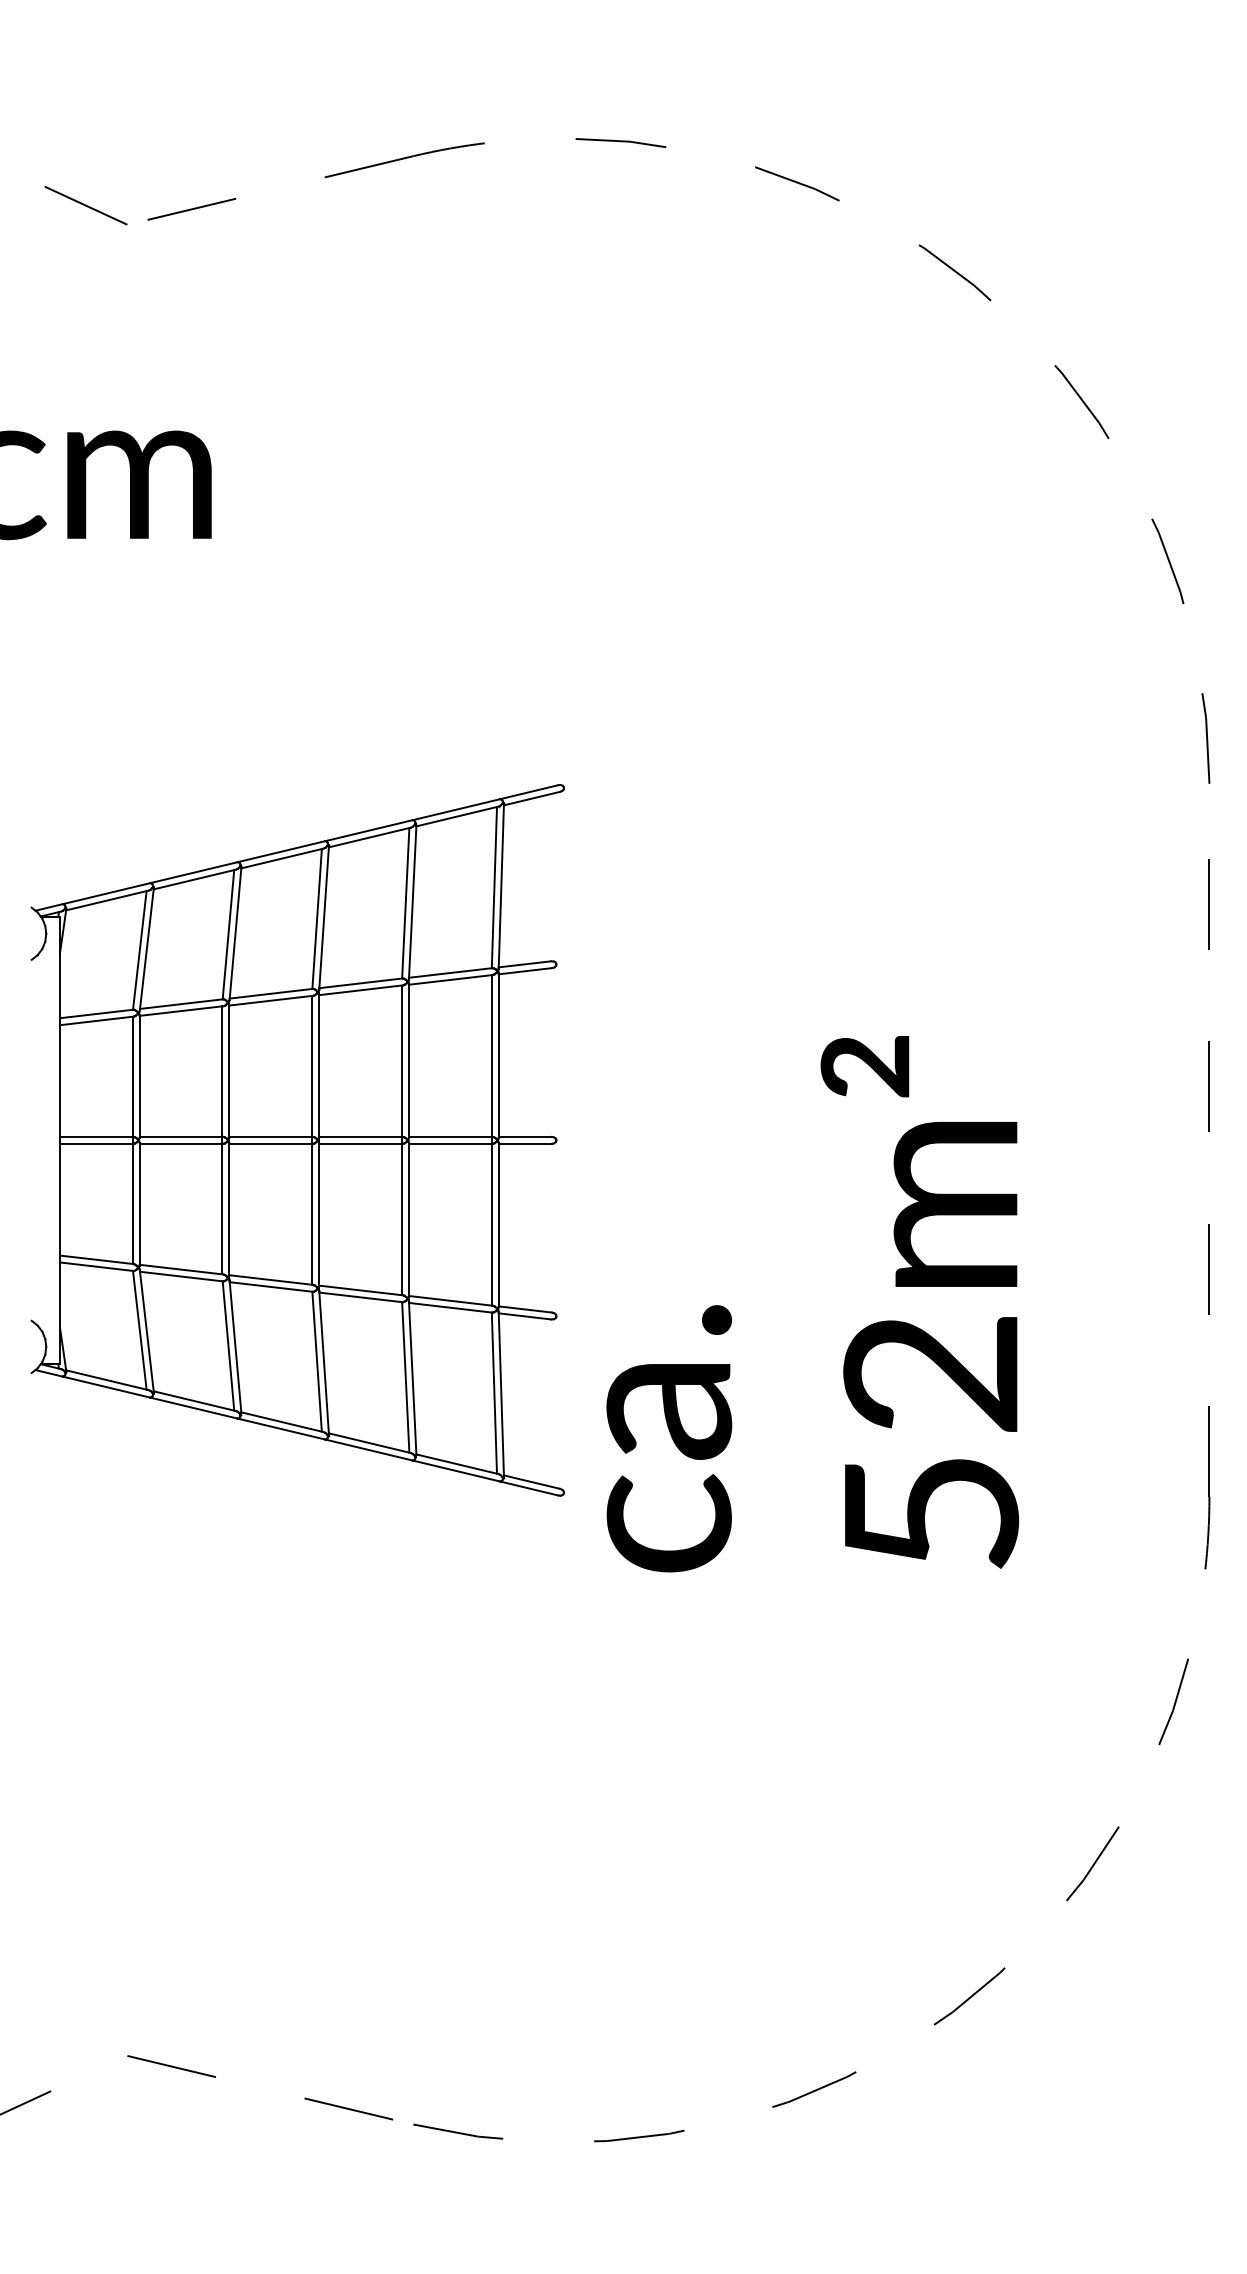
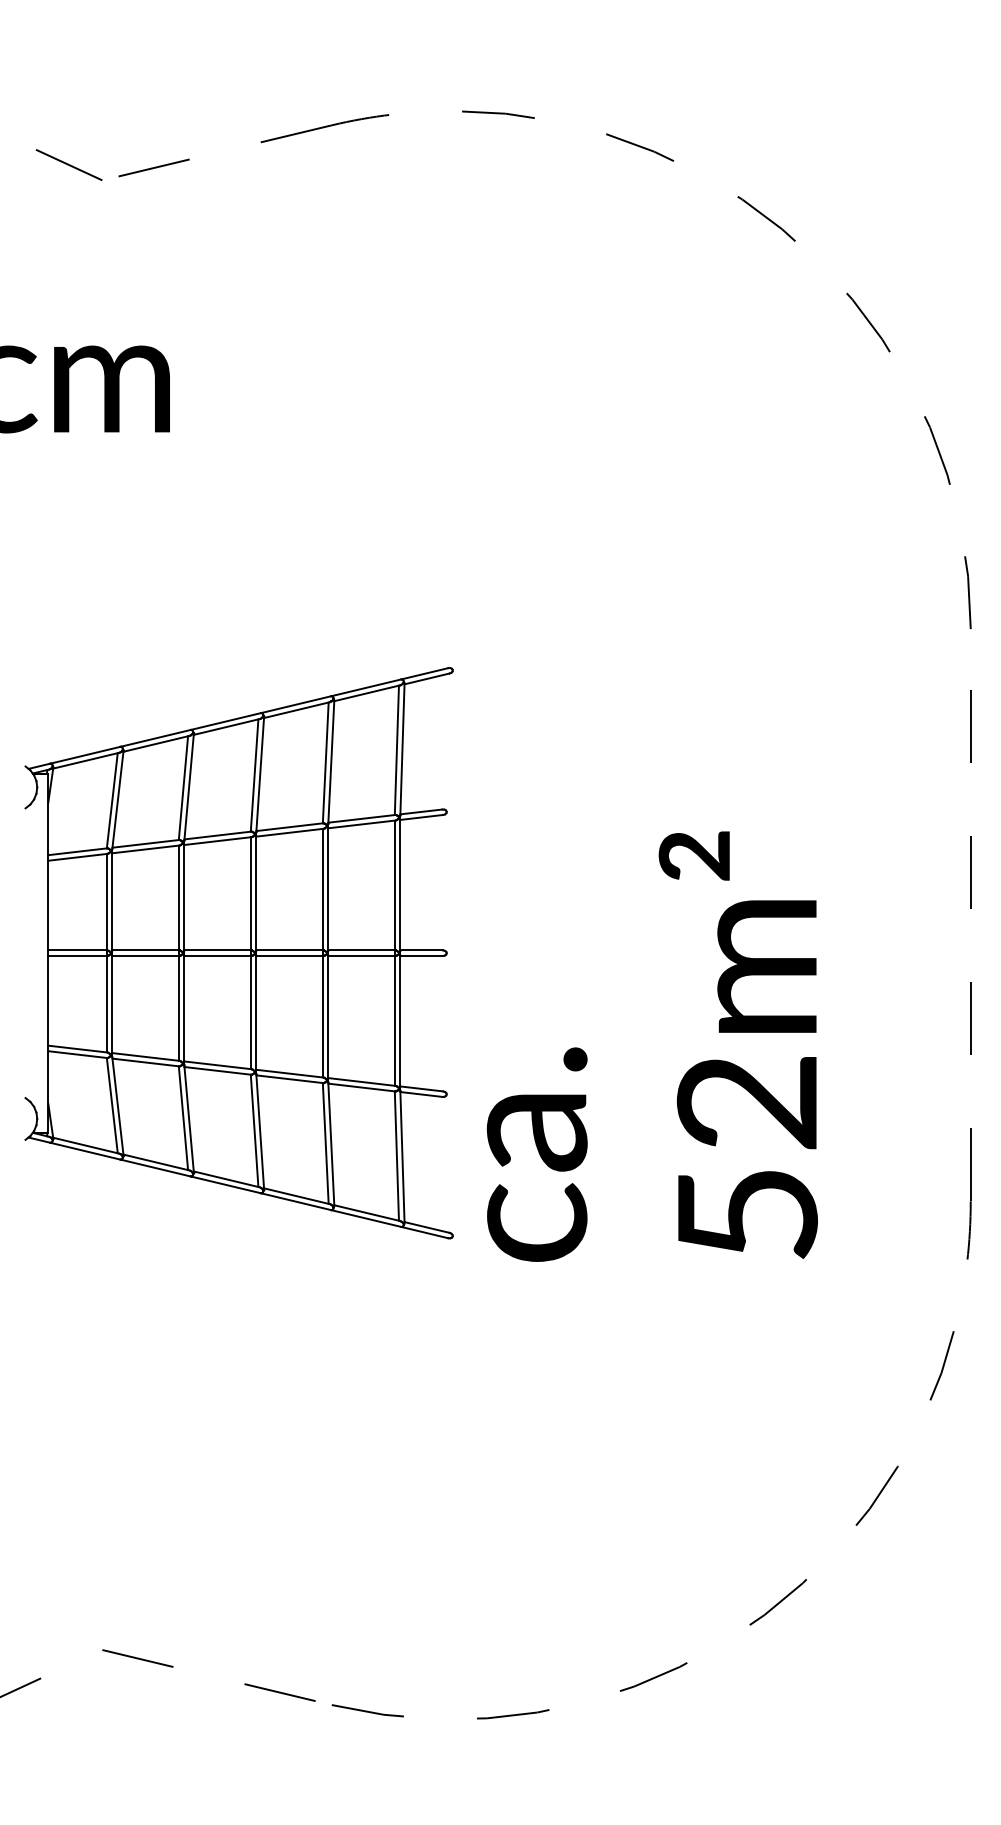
part: (297, 1140) -> (238, 953), moved

